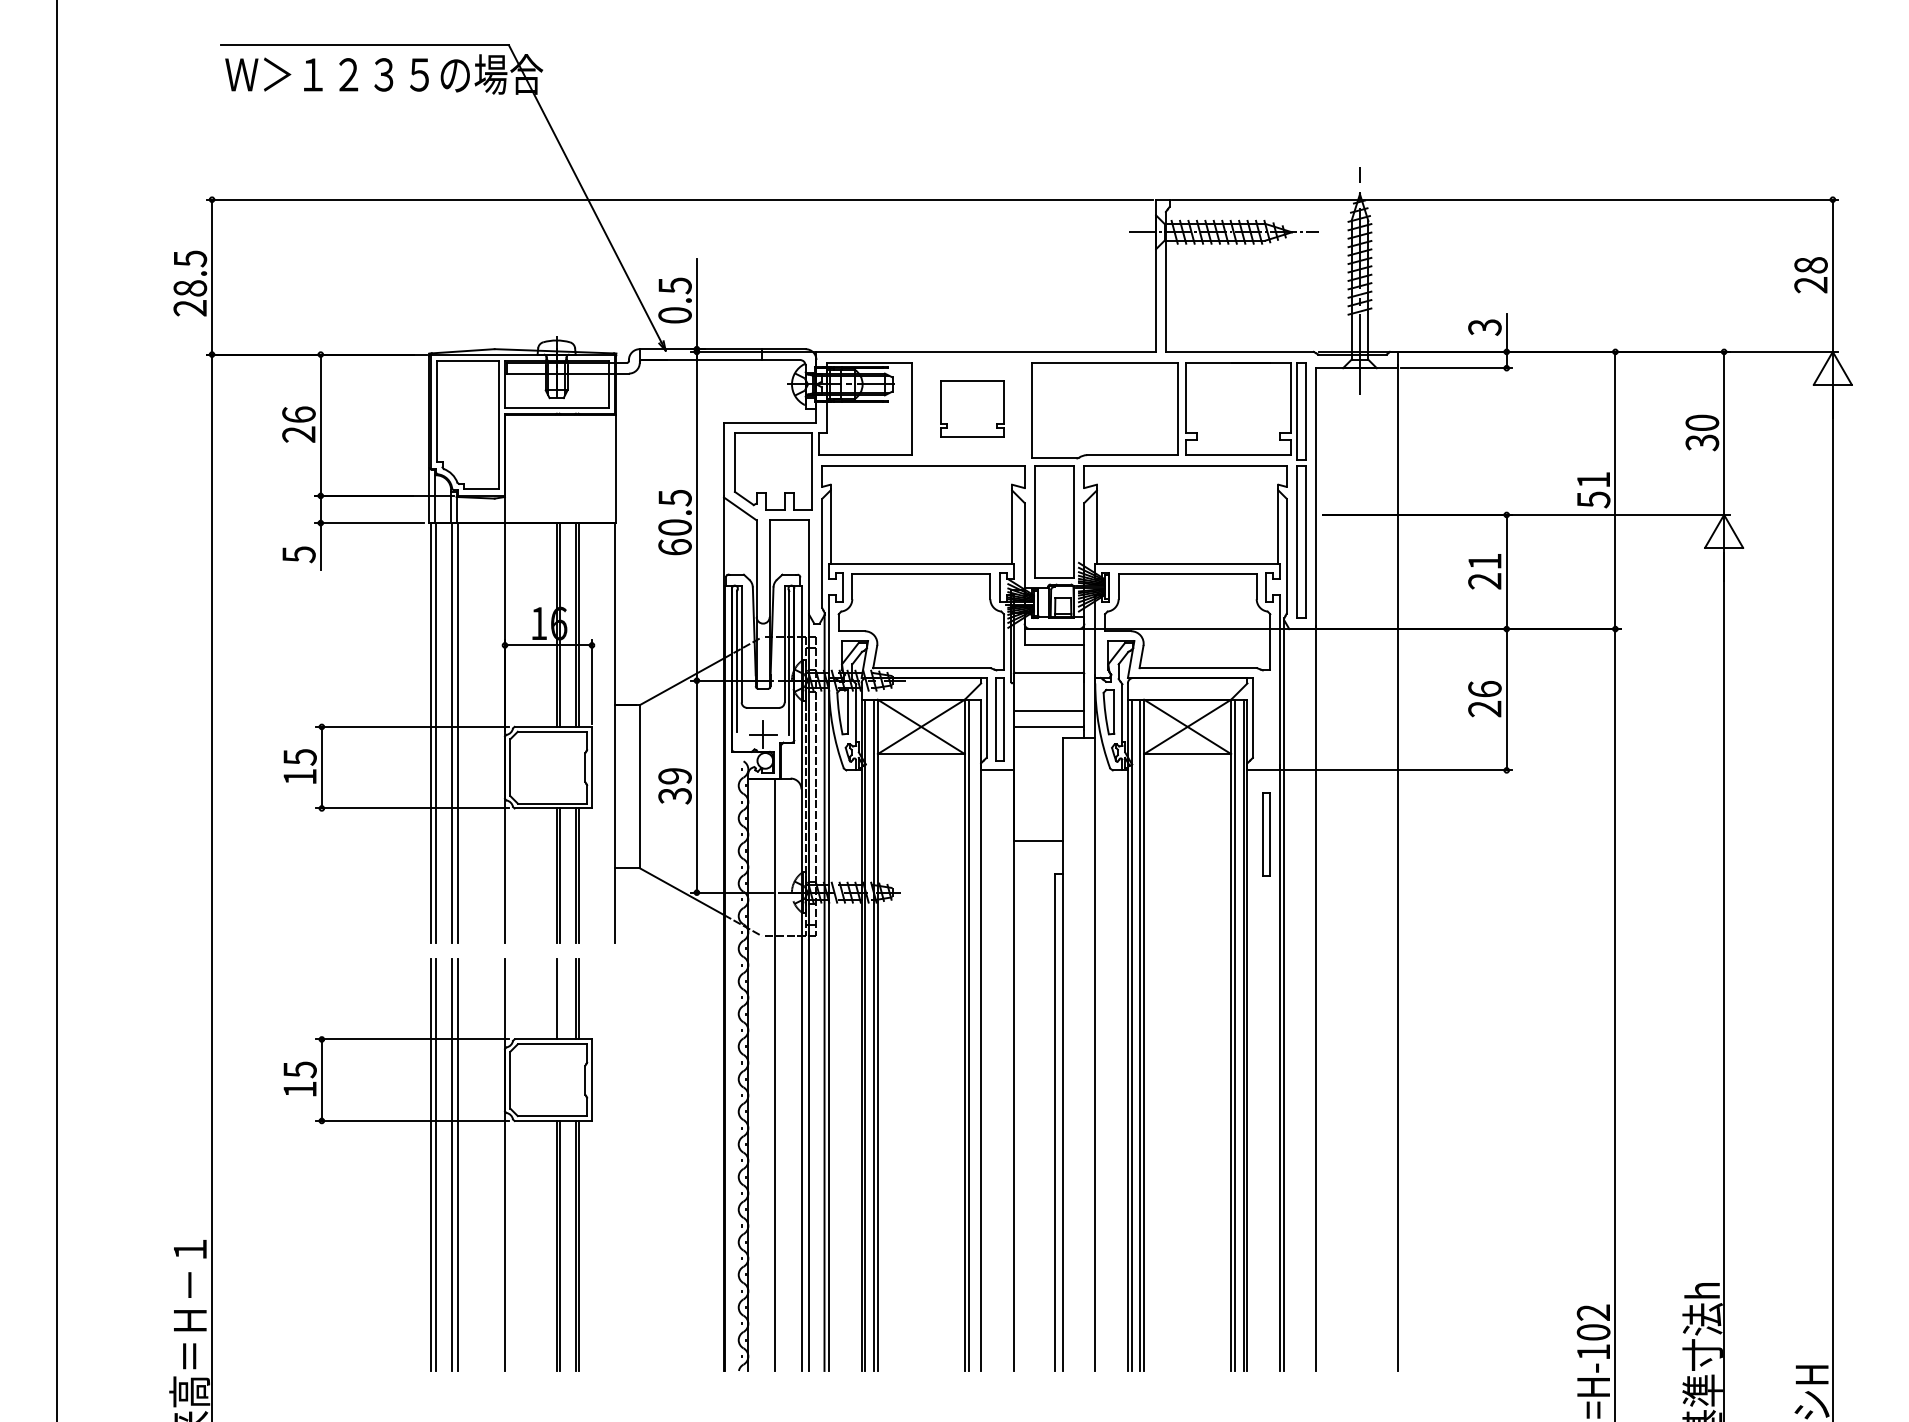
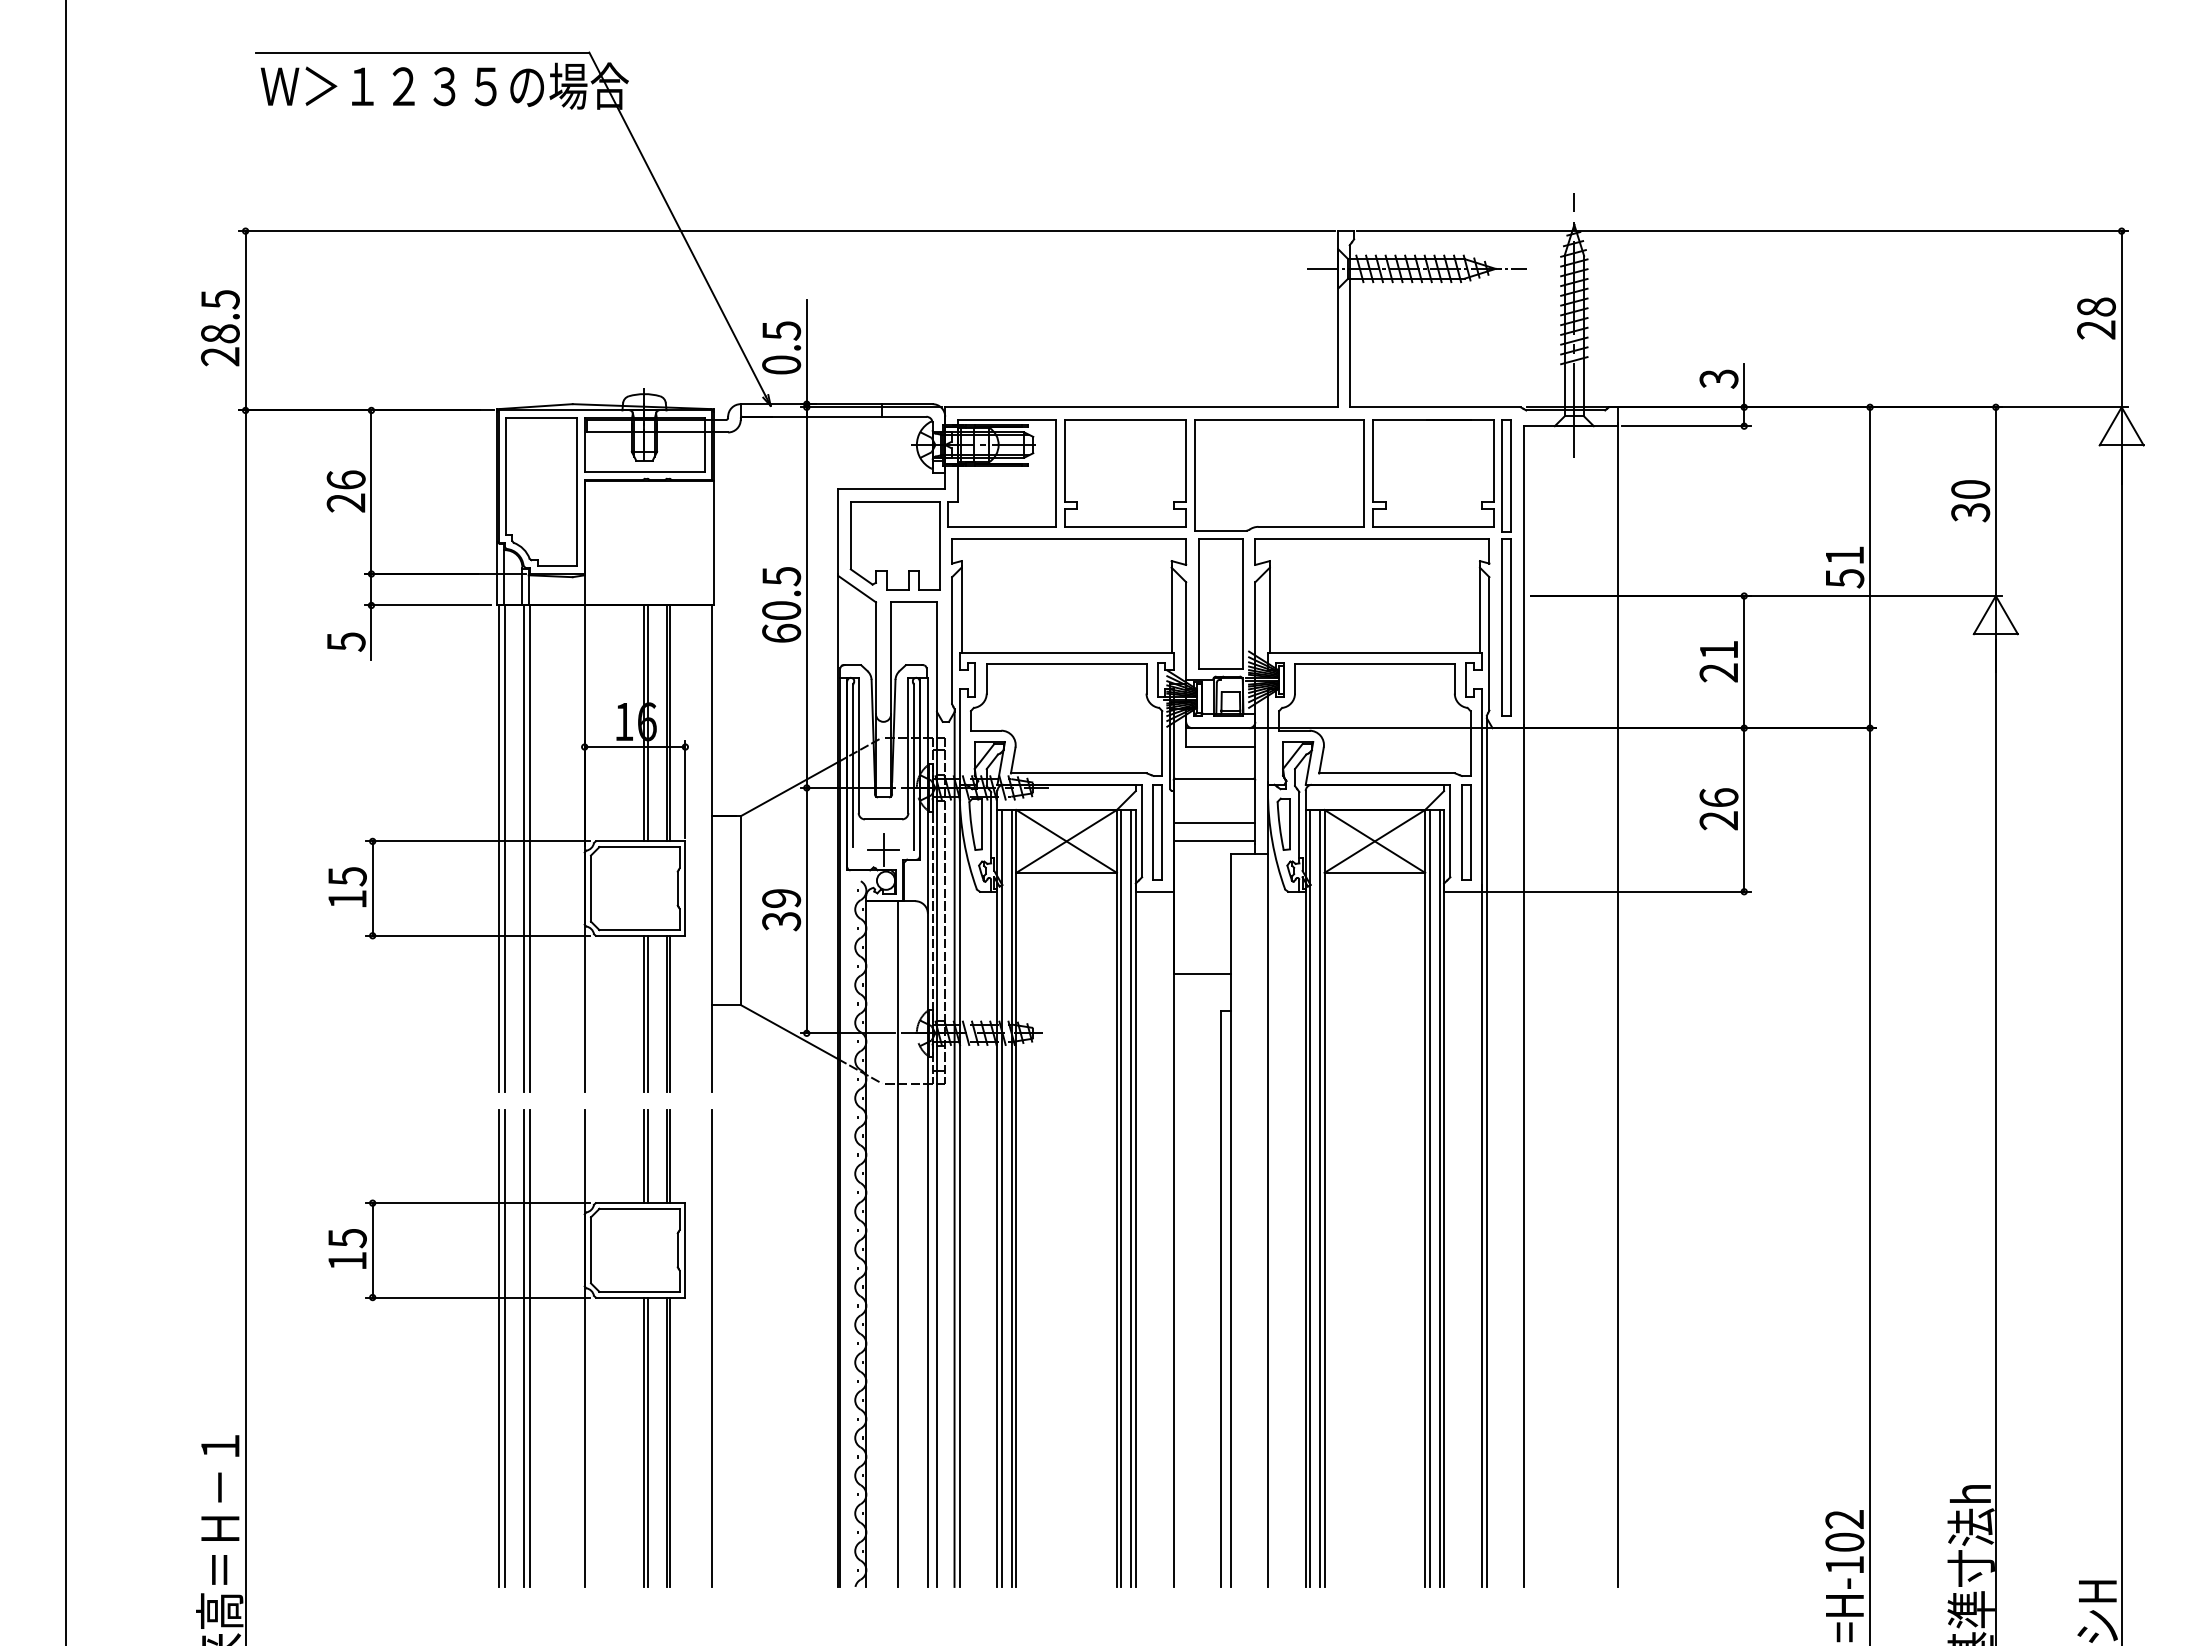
part: (972, 409) -> (1125, 473), size x1.67
part: (1266, 834) -> (1466, 832), moved
line: (560, 999) -> (648, 1156), added
line: (977, 1034) -> (1131, 1197), added
line: (614, 1164) -> (711, 1348), added

